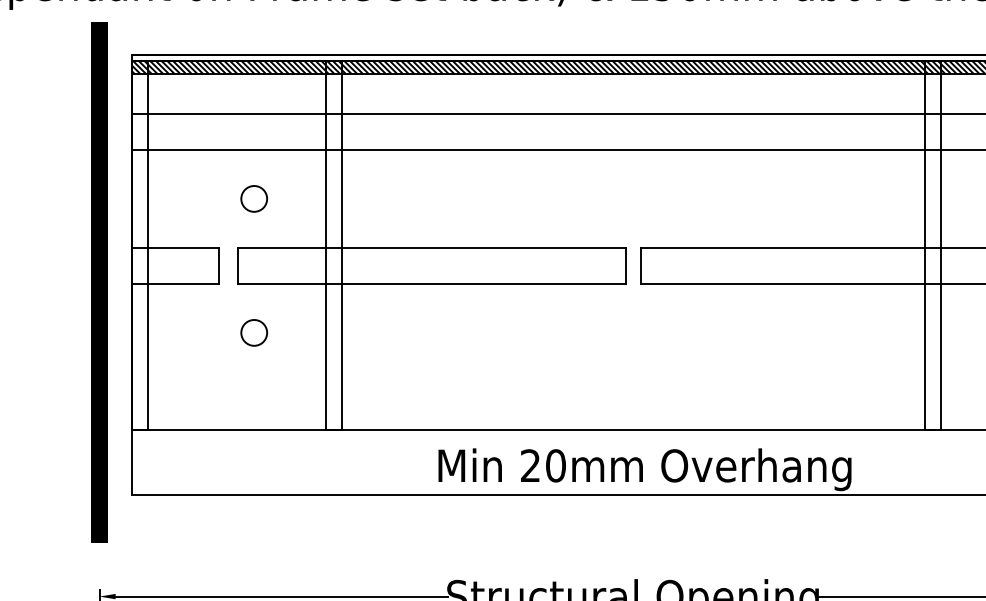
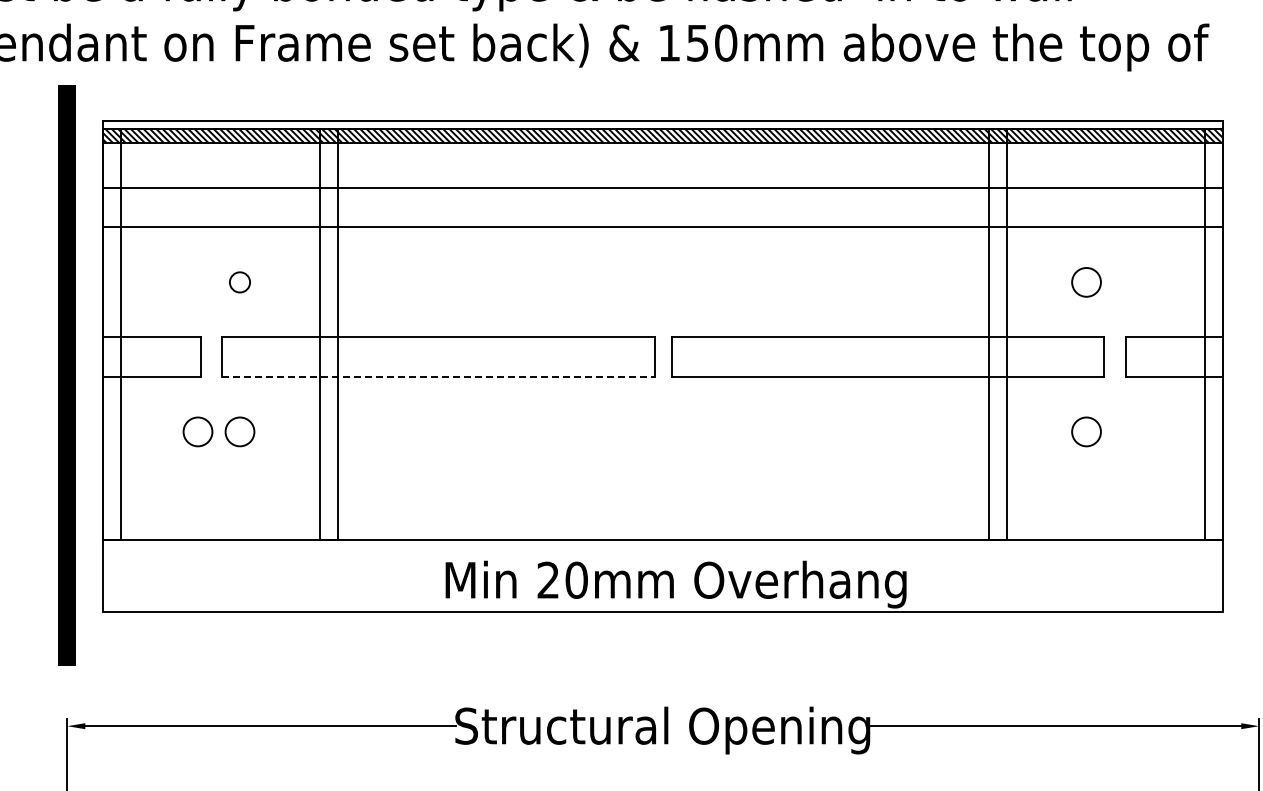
circle: (253, 199) -> (239, 282), size x0.7
line: (432, 283) -> (439, 376), solid -> dashed
circle: (216, 332) -> (197, 431), added

